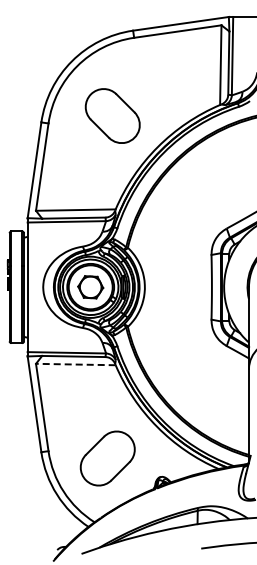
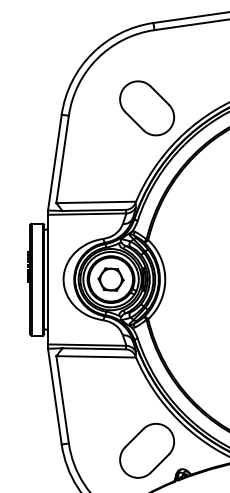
part: (112, 115) -> (146, 107), moved
line: (75, 364) -> (95, 356), dashed -> solid
part: (107, 458) -> (146, 450), moved

